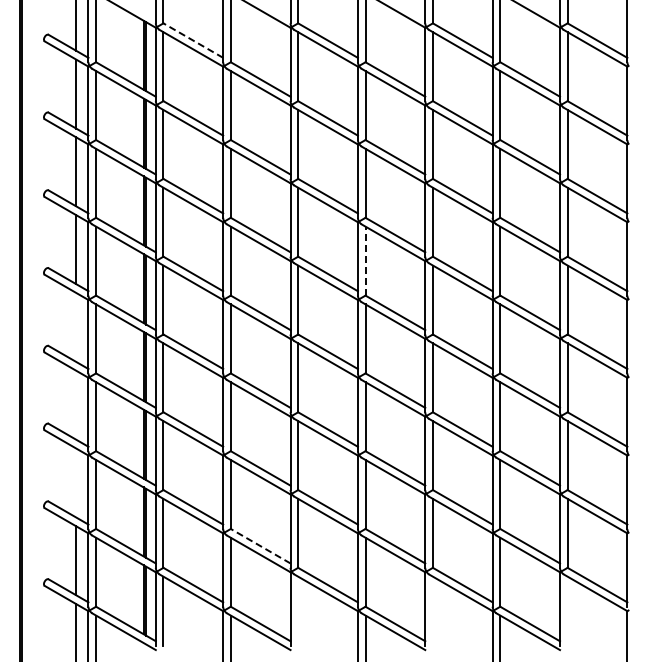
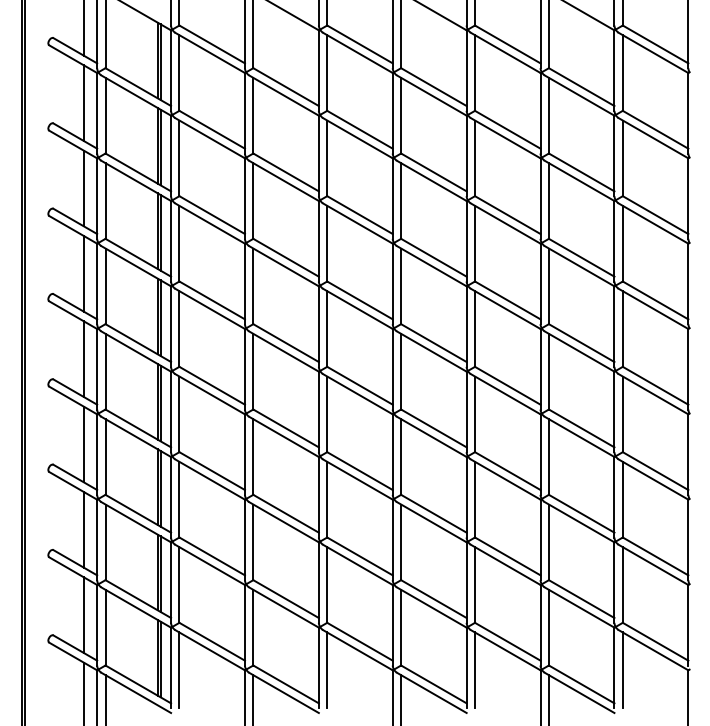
line: (192, 40) -> (211, 44), dashed -> solid
line: (365, 260) -> (401, 285), dashed -> solid
line: (76, 326) -> (84, 358), added
line: (76, 404) -> (84, 443), added
line: (76, 482) -> (84, 529), added
line: (260, 545) -> (285, 598), dashed -> solid
line: (298, 610) -> (327, 669), added
line: (432, 610) -> (474, 669), added
line: (567, 610) -> (622, 669), added

